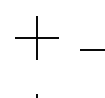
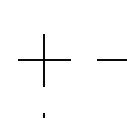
part: (36, 37) -> (44, 59), moved

